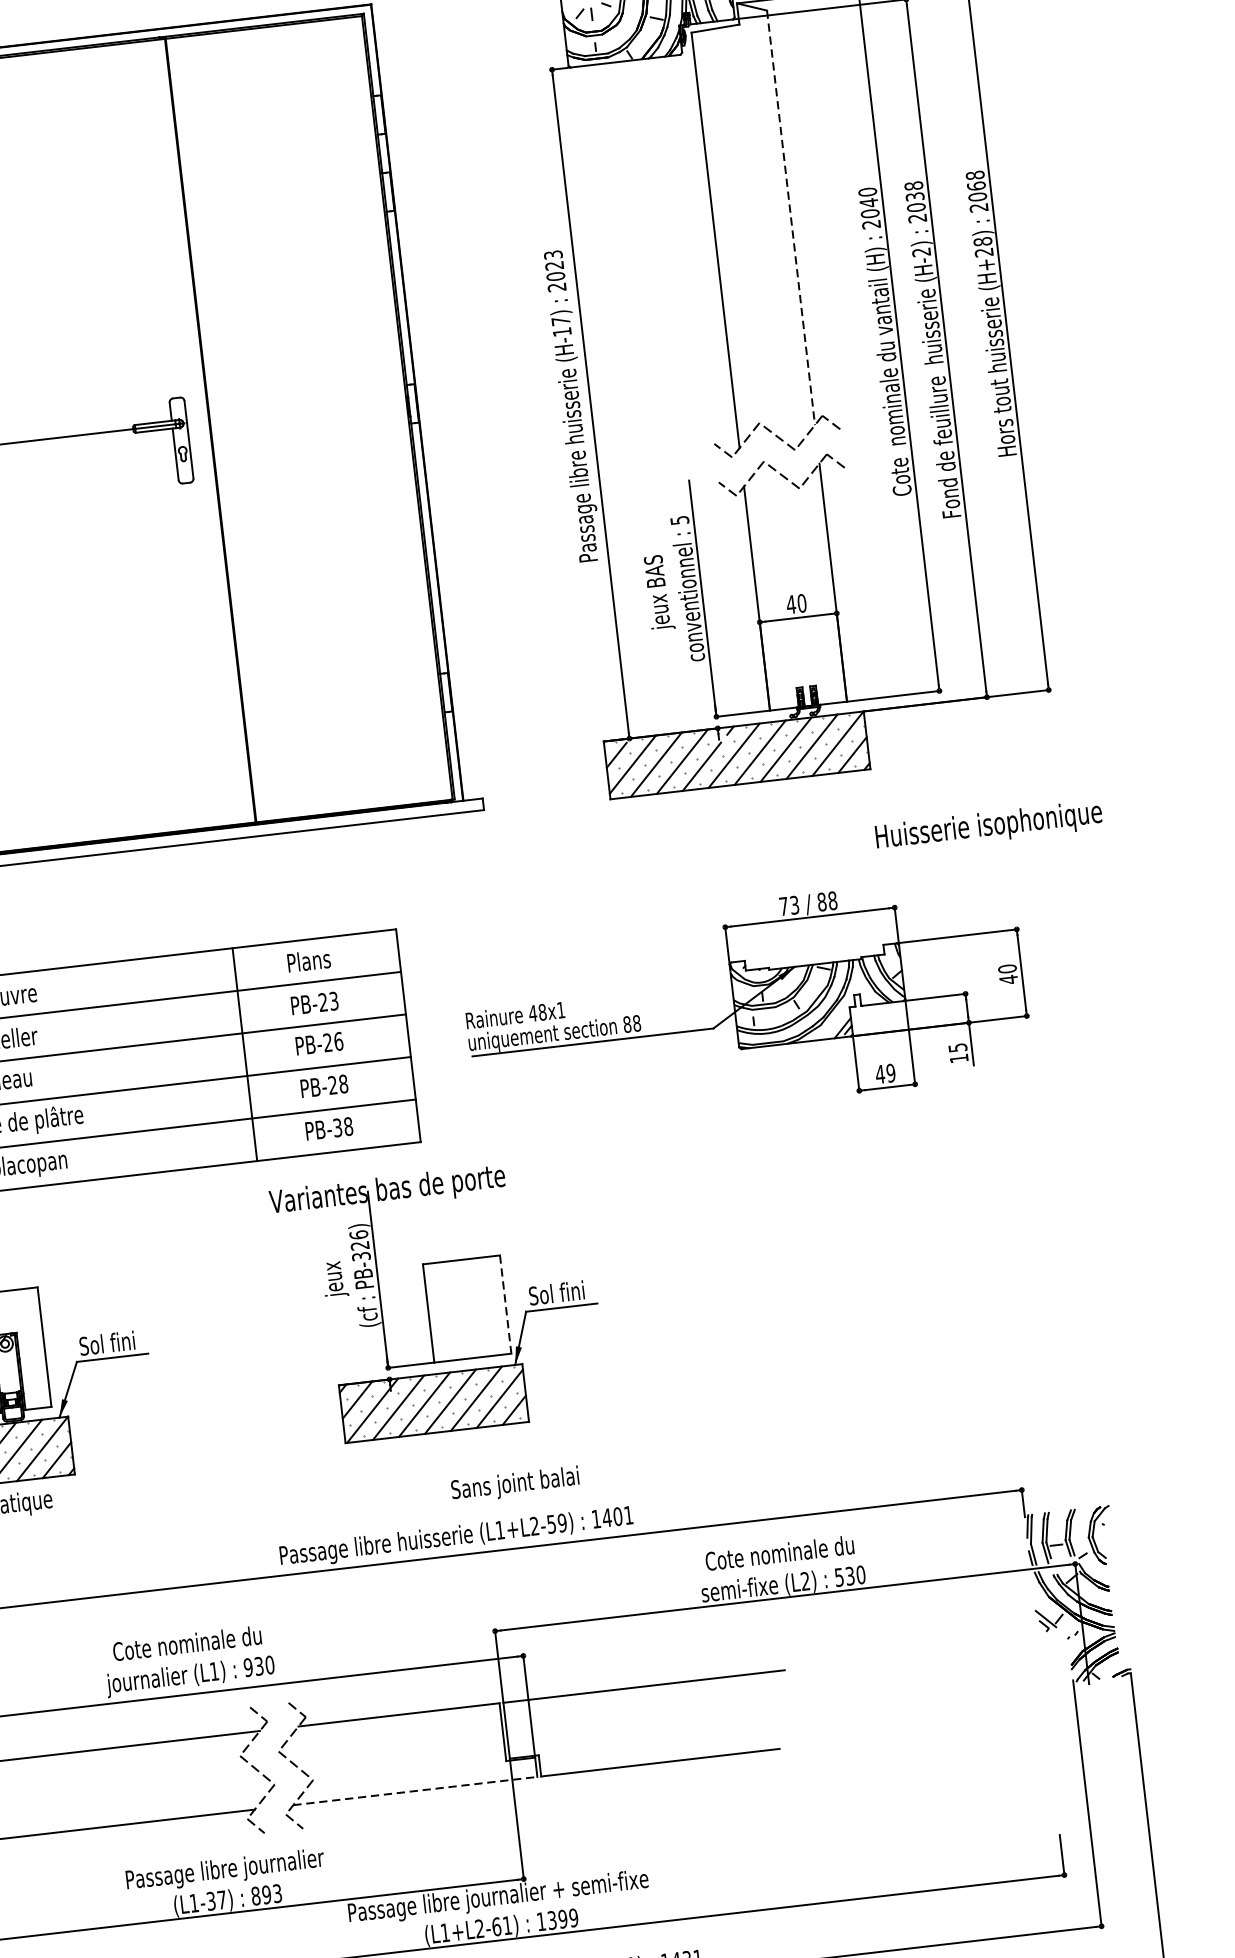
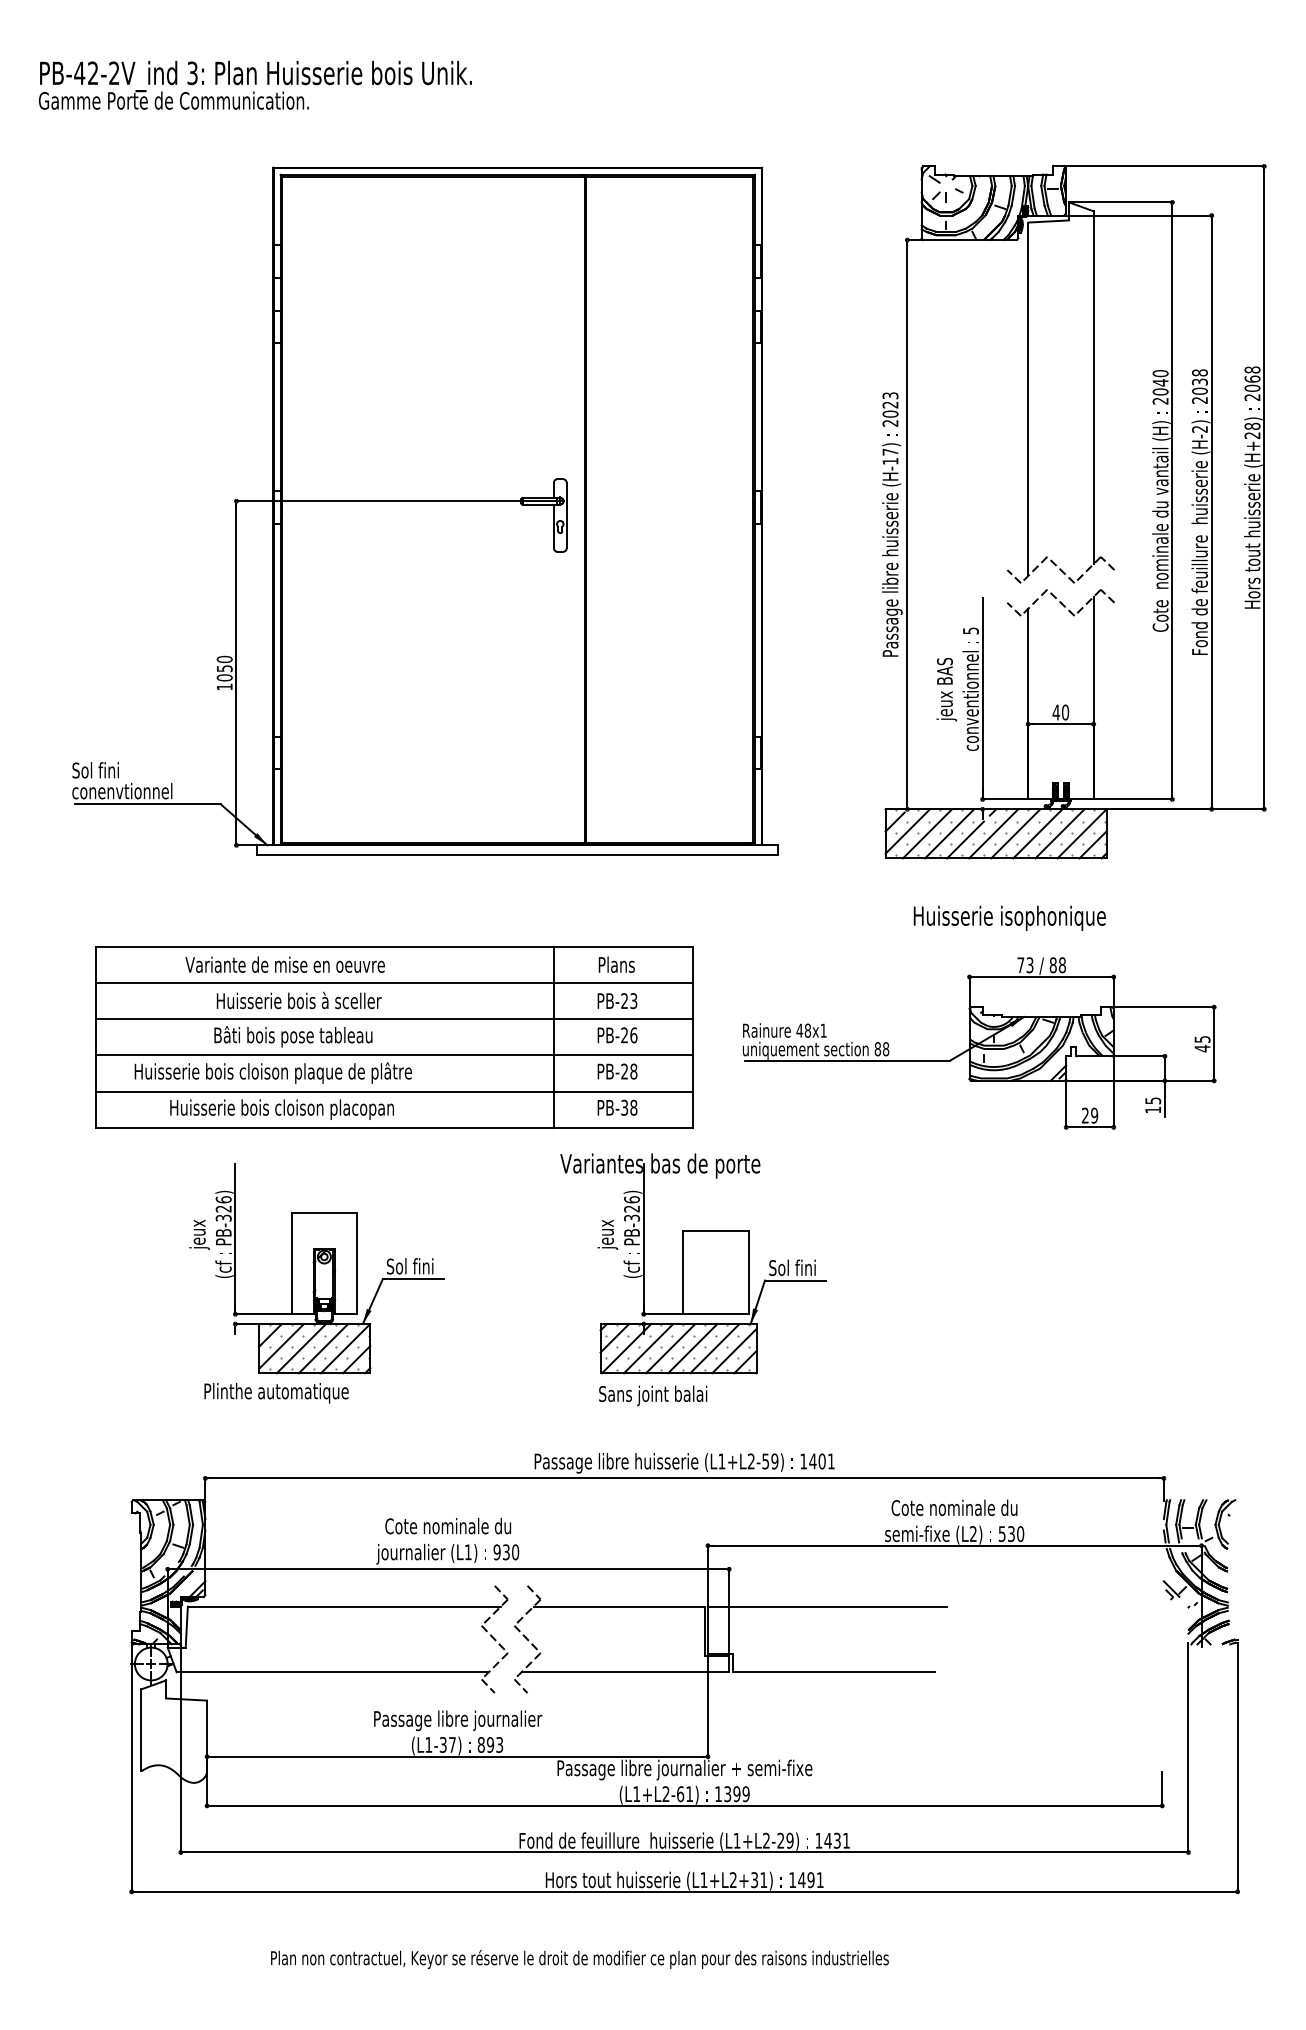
line: (790, 218) -> (1093, 388), dashed -> solid
text: (988, 825) -> (1009, 917), moved
text: (1007, 967) -> (1202, 1038), 40 -> 45
text: (880, 1074) -> (1085, 1115), 49 -> 29
line: (505, 1304) -> (748, 1272), dashed -> solid
text: (515, 1484) -> (653, 1395), moved
line: (415, 1791) -> (625, 1672), dashed -> solid

